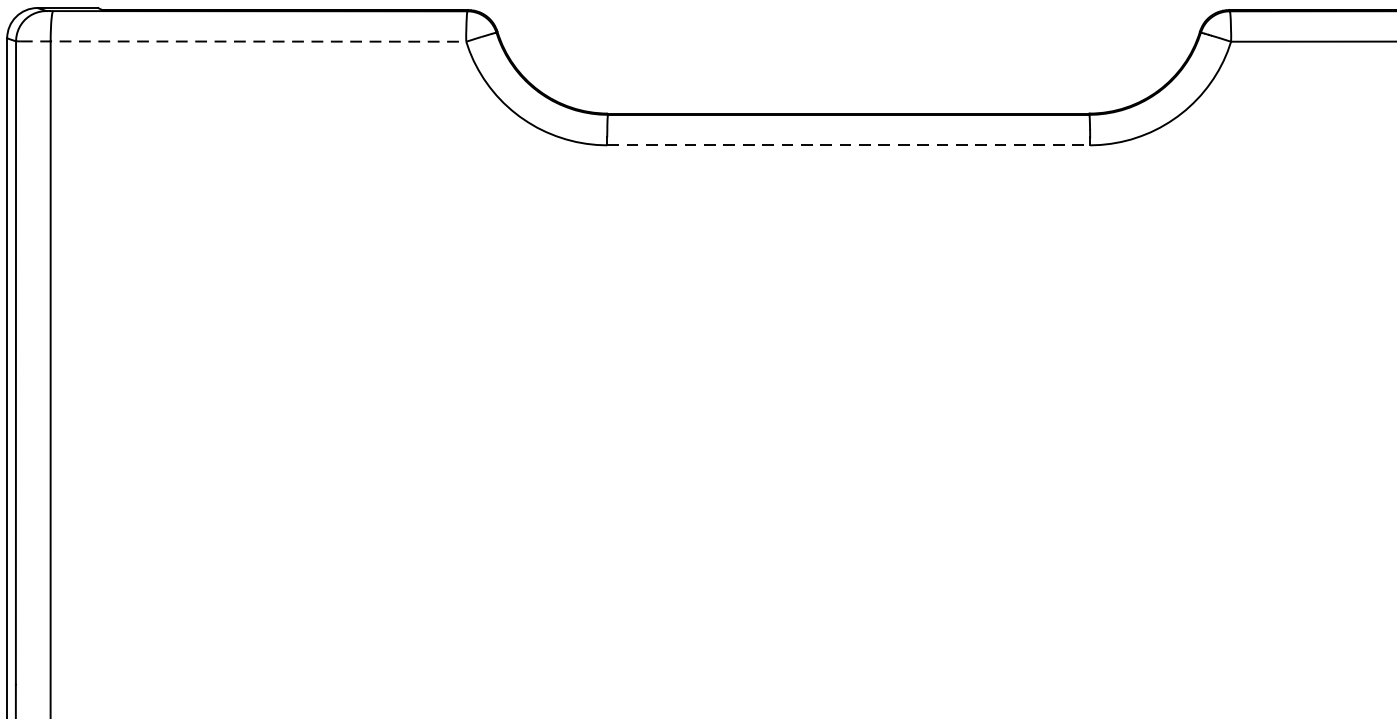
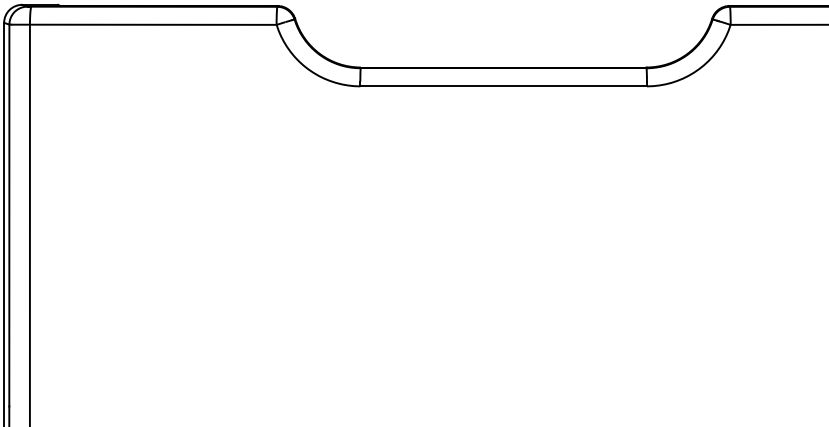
line: (243, 41) -> (144, 24), dashed -> solid
line: (850, 145) -> (504, 86), dashed -> solid

